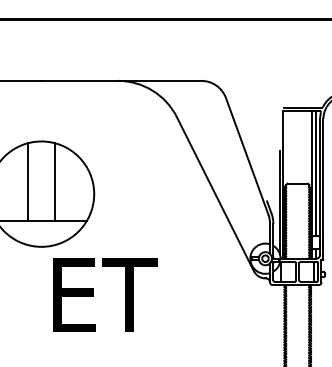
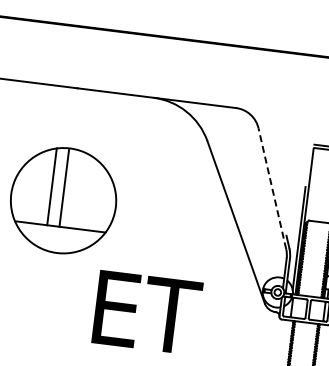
line: (247, 156) -> (272, 188), solid -> dashed
line: (54, 181) -> (64, 188), moved
text: (105, 294) -> (147, 312), moved

